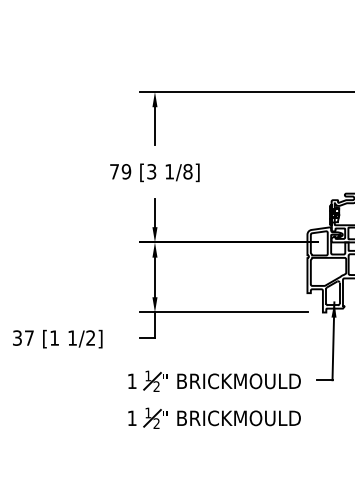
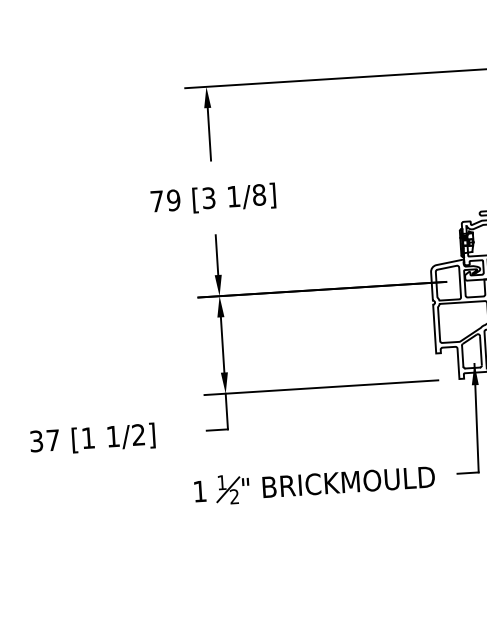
part: (214, 417) -> (317, 534), removed

